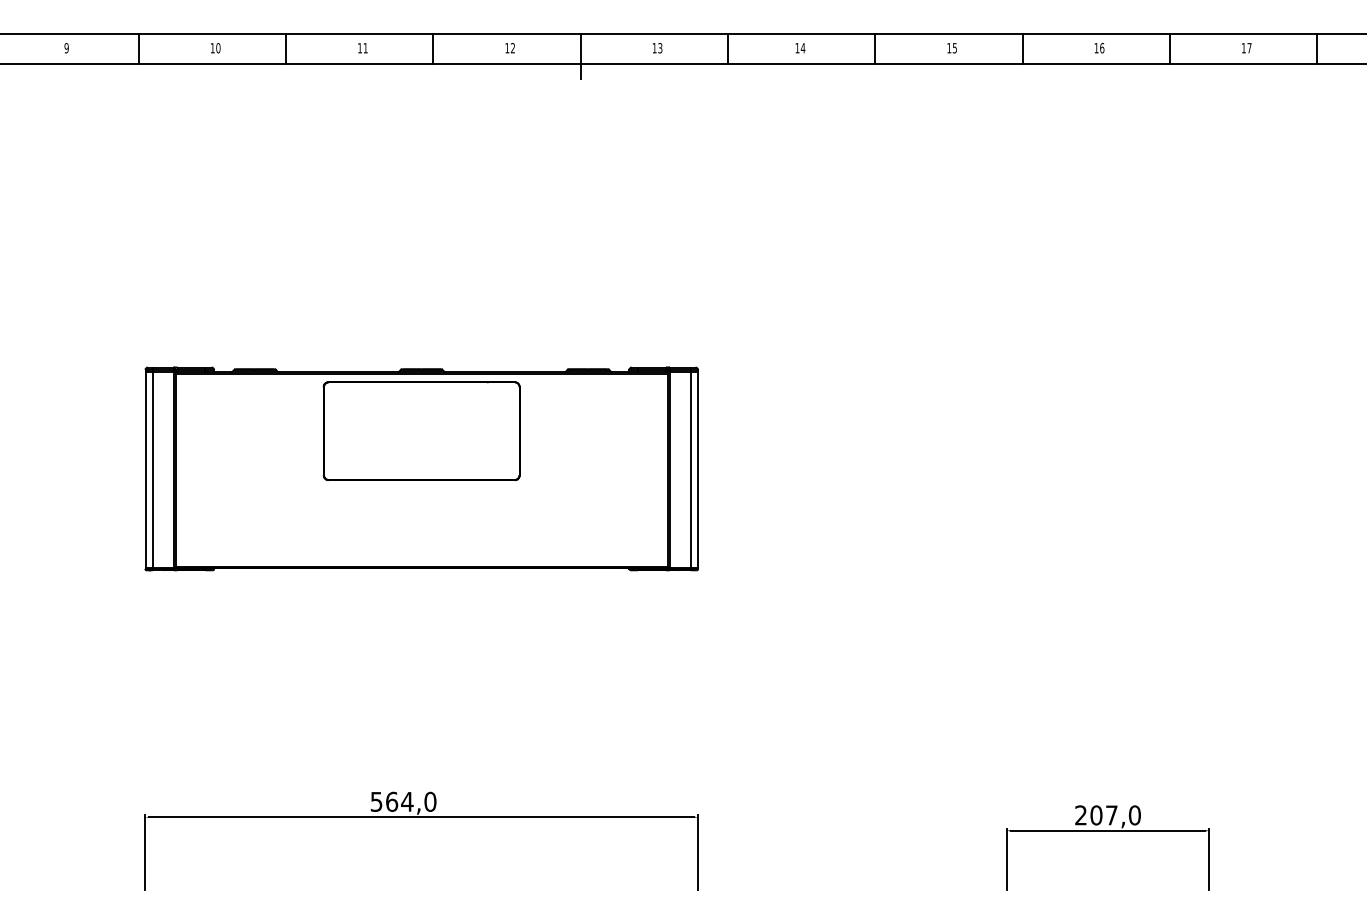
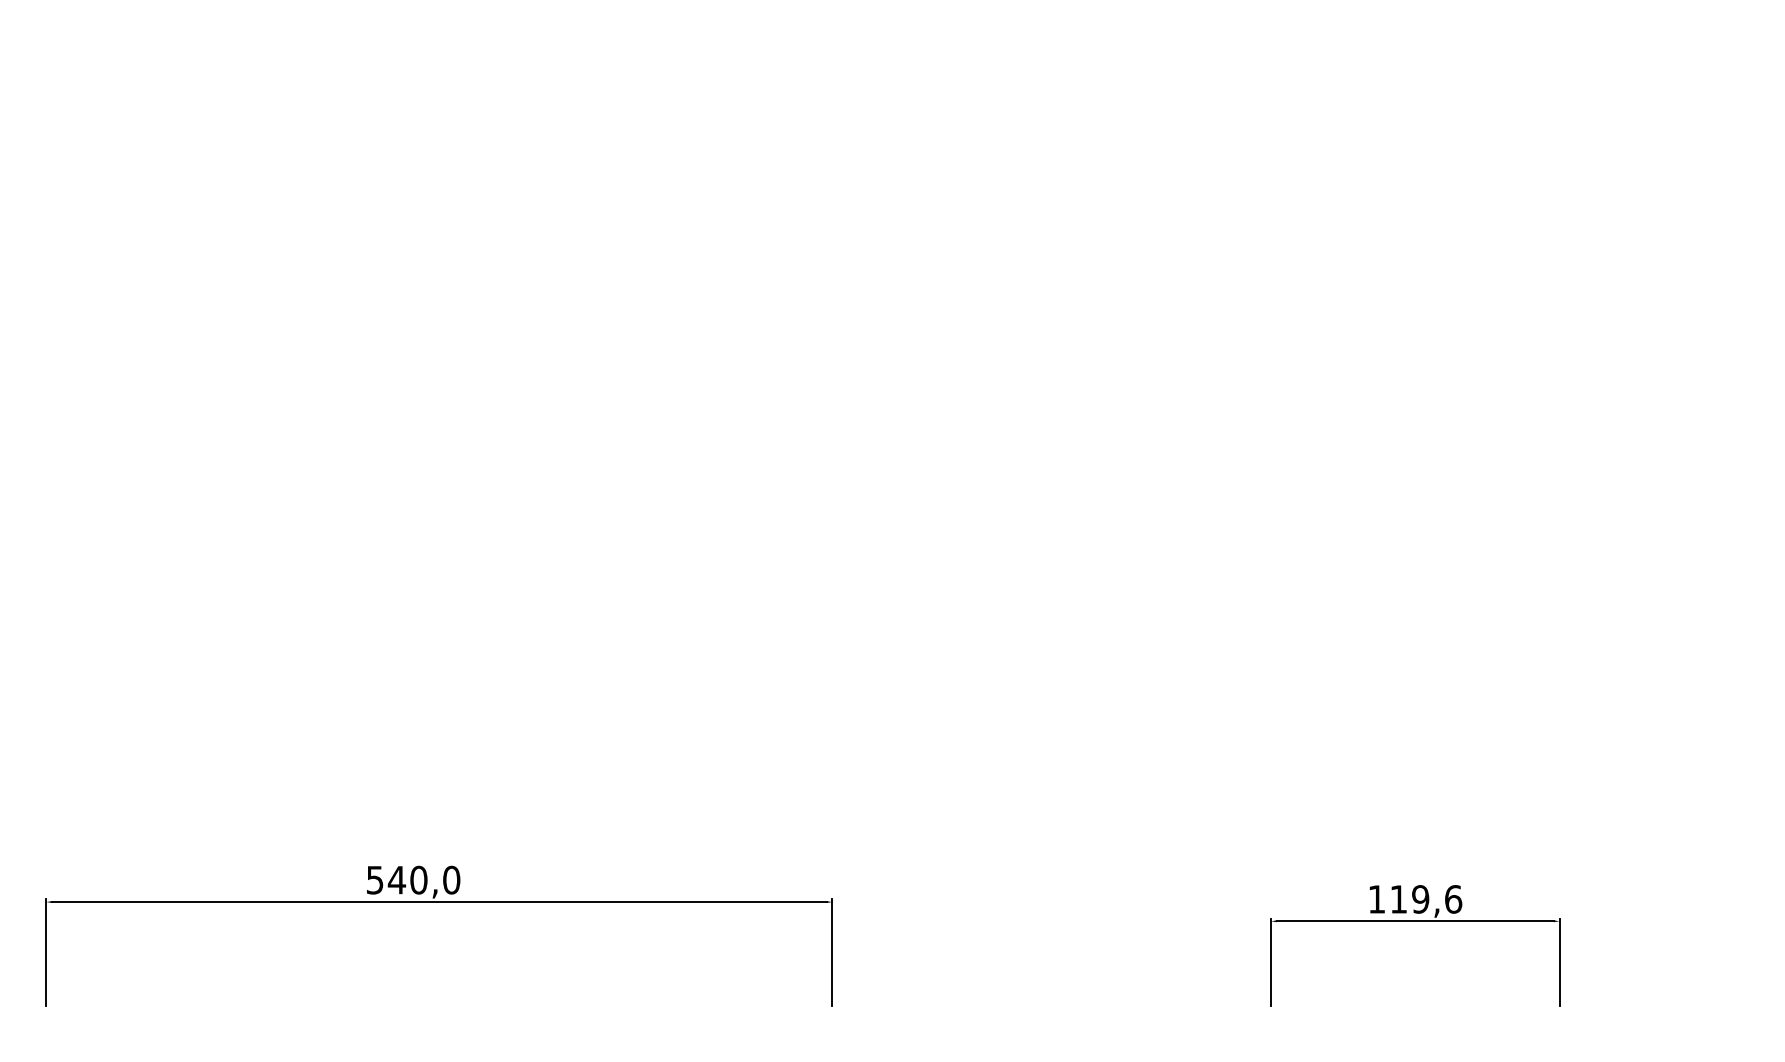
part: (421, 468) -> (438, 406), removed
text: (399, 801) -> (407, 879), 564,0 -> 540,0
text: (1108, 815) -> (1415, 899), 207,0 -> 119,6

